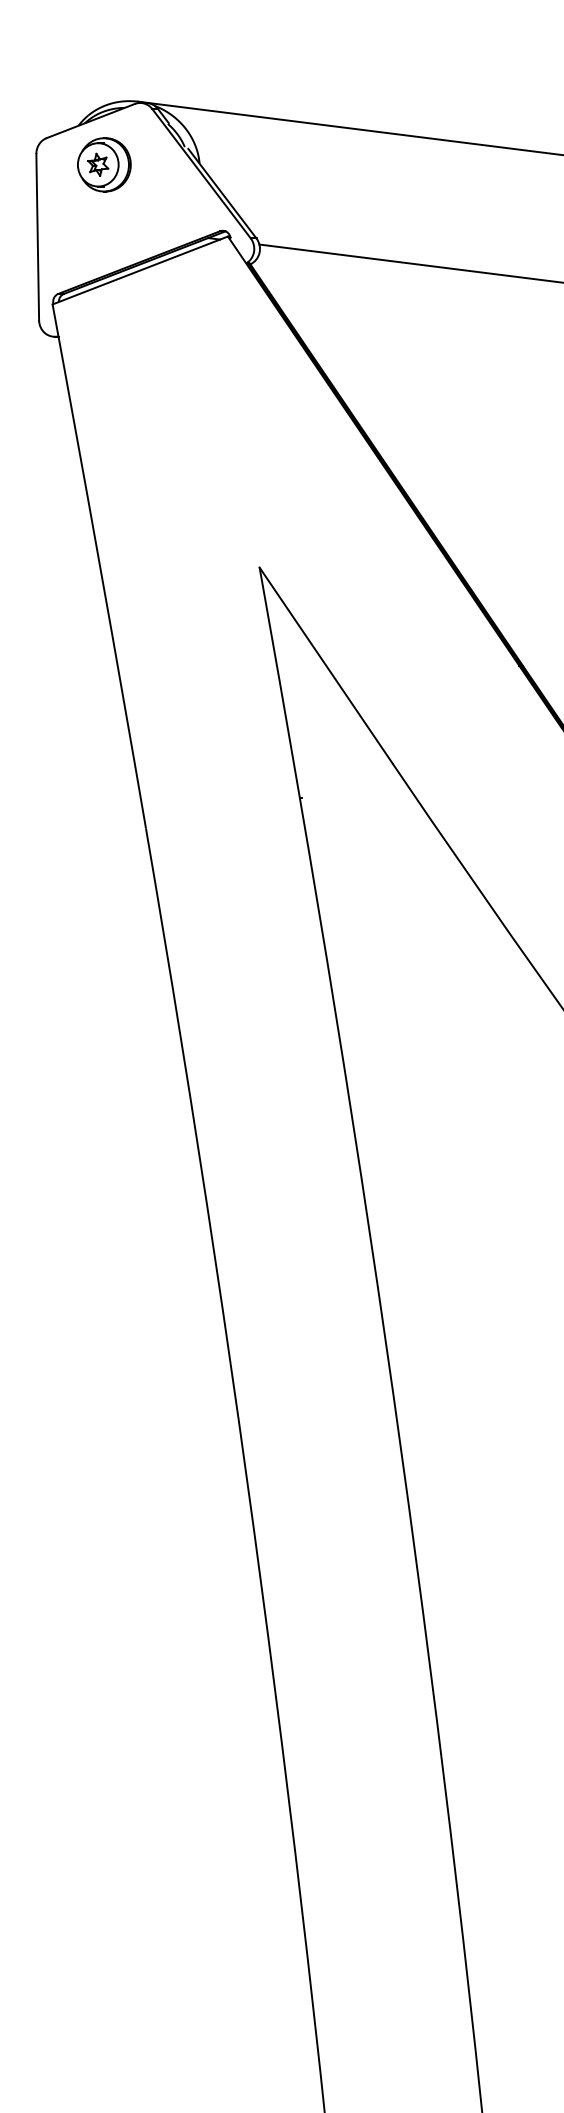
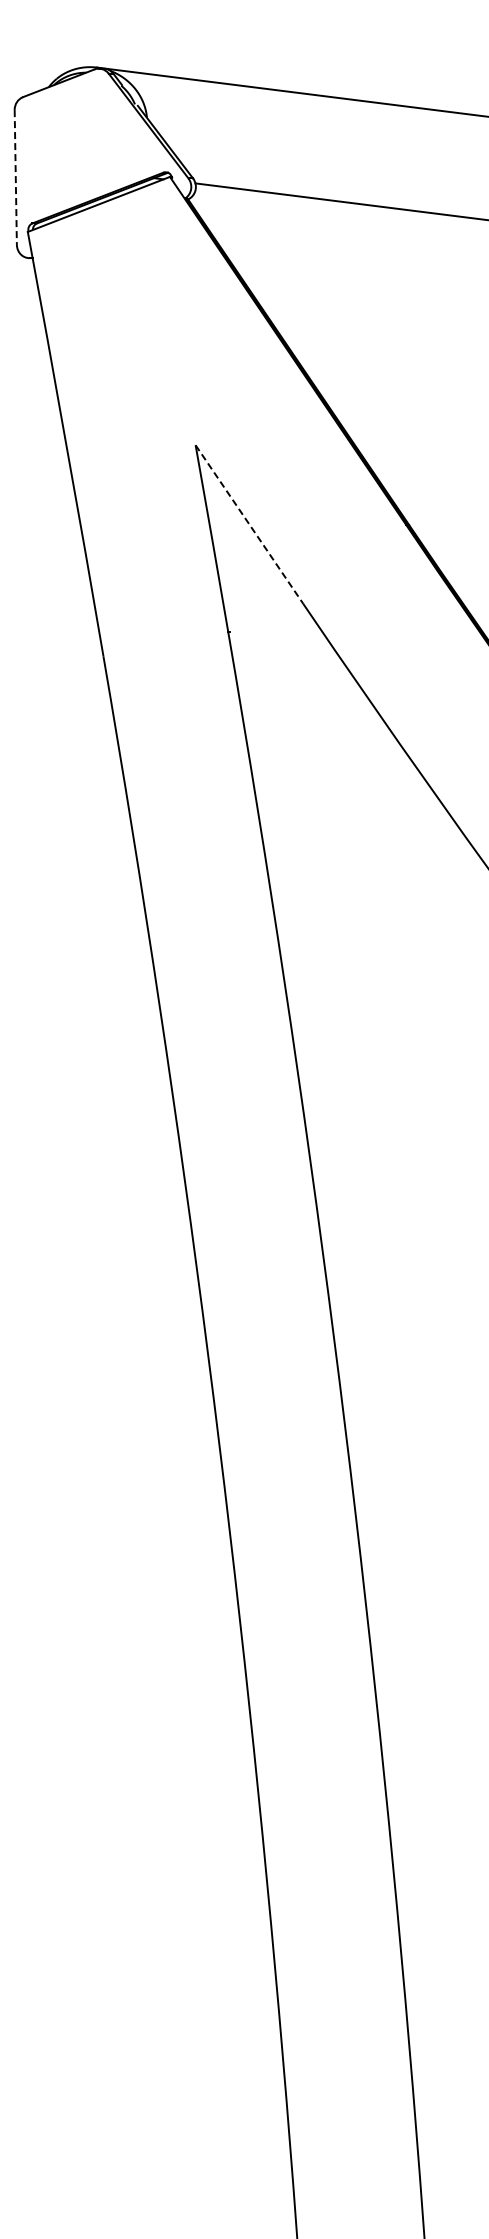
part: (104, 164) -> (69, 118), removed
line: (37, 238) -> (15, 178), solid -> dashed
line: (326, 665) -> (249, 524), solid -> dashed

